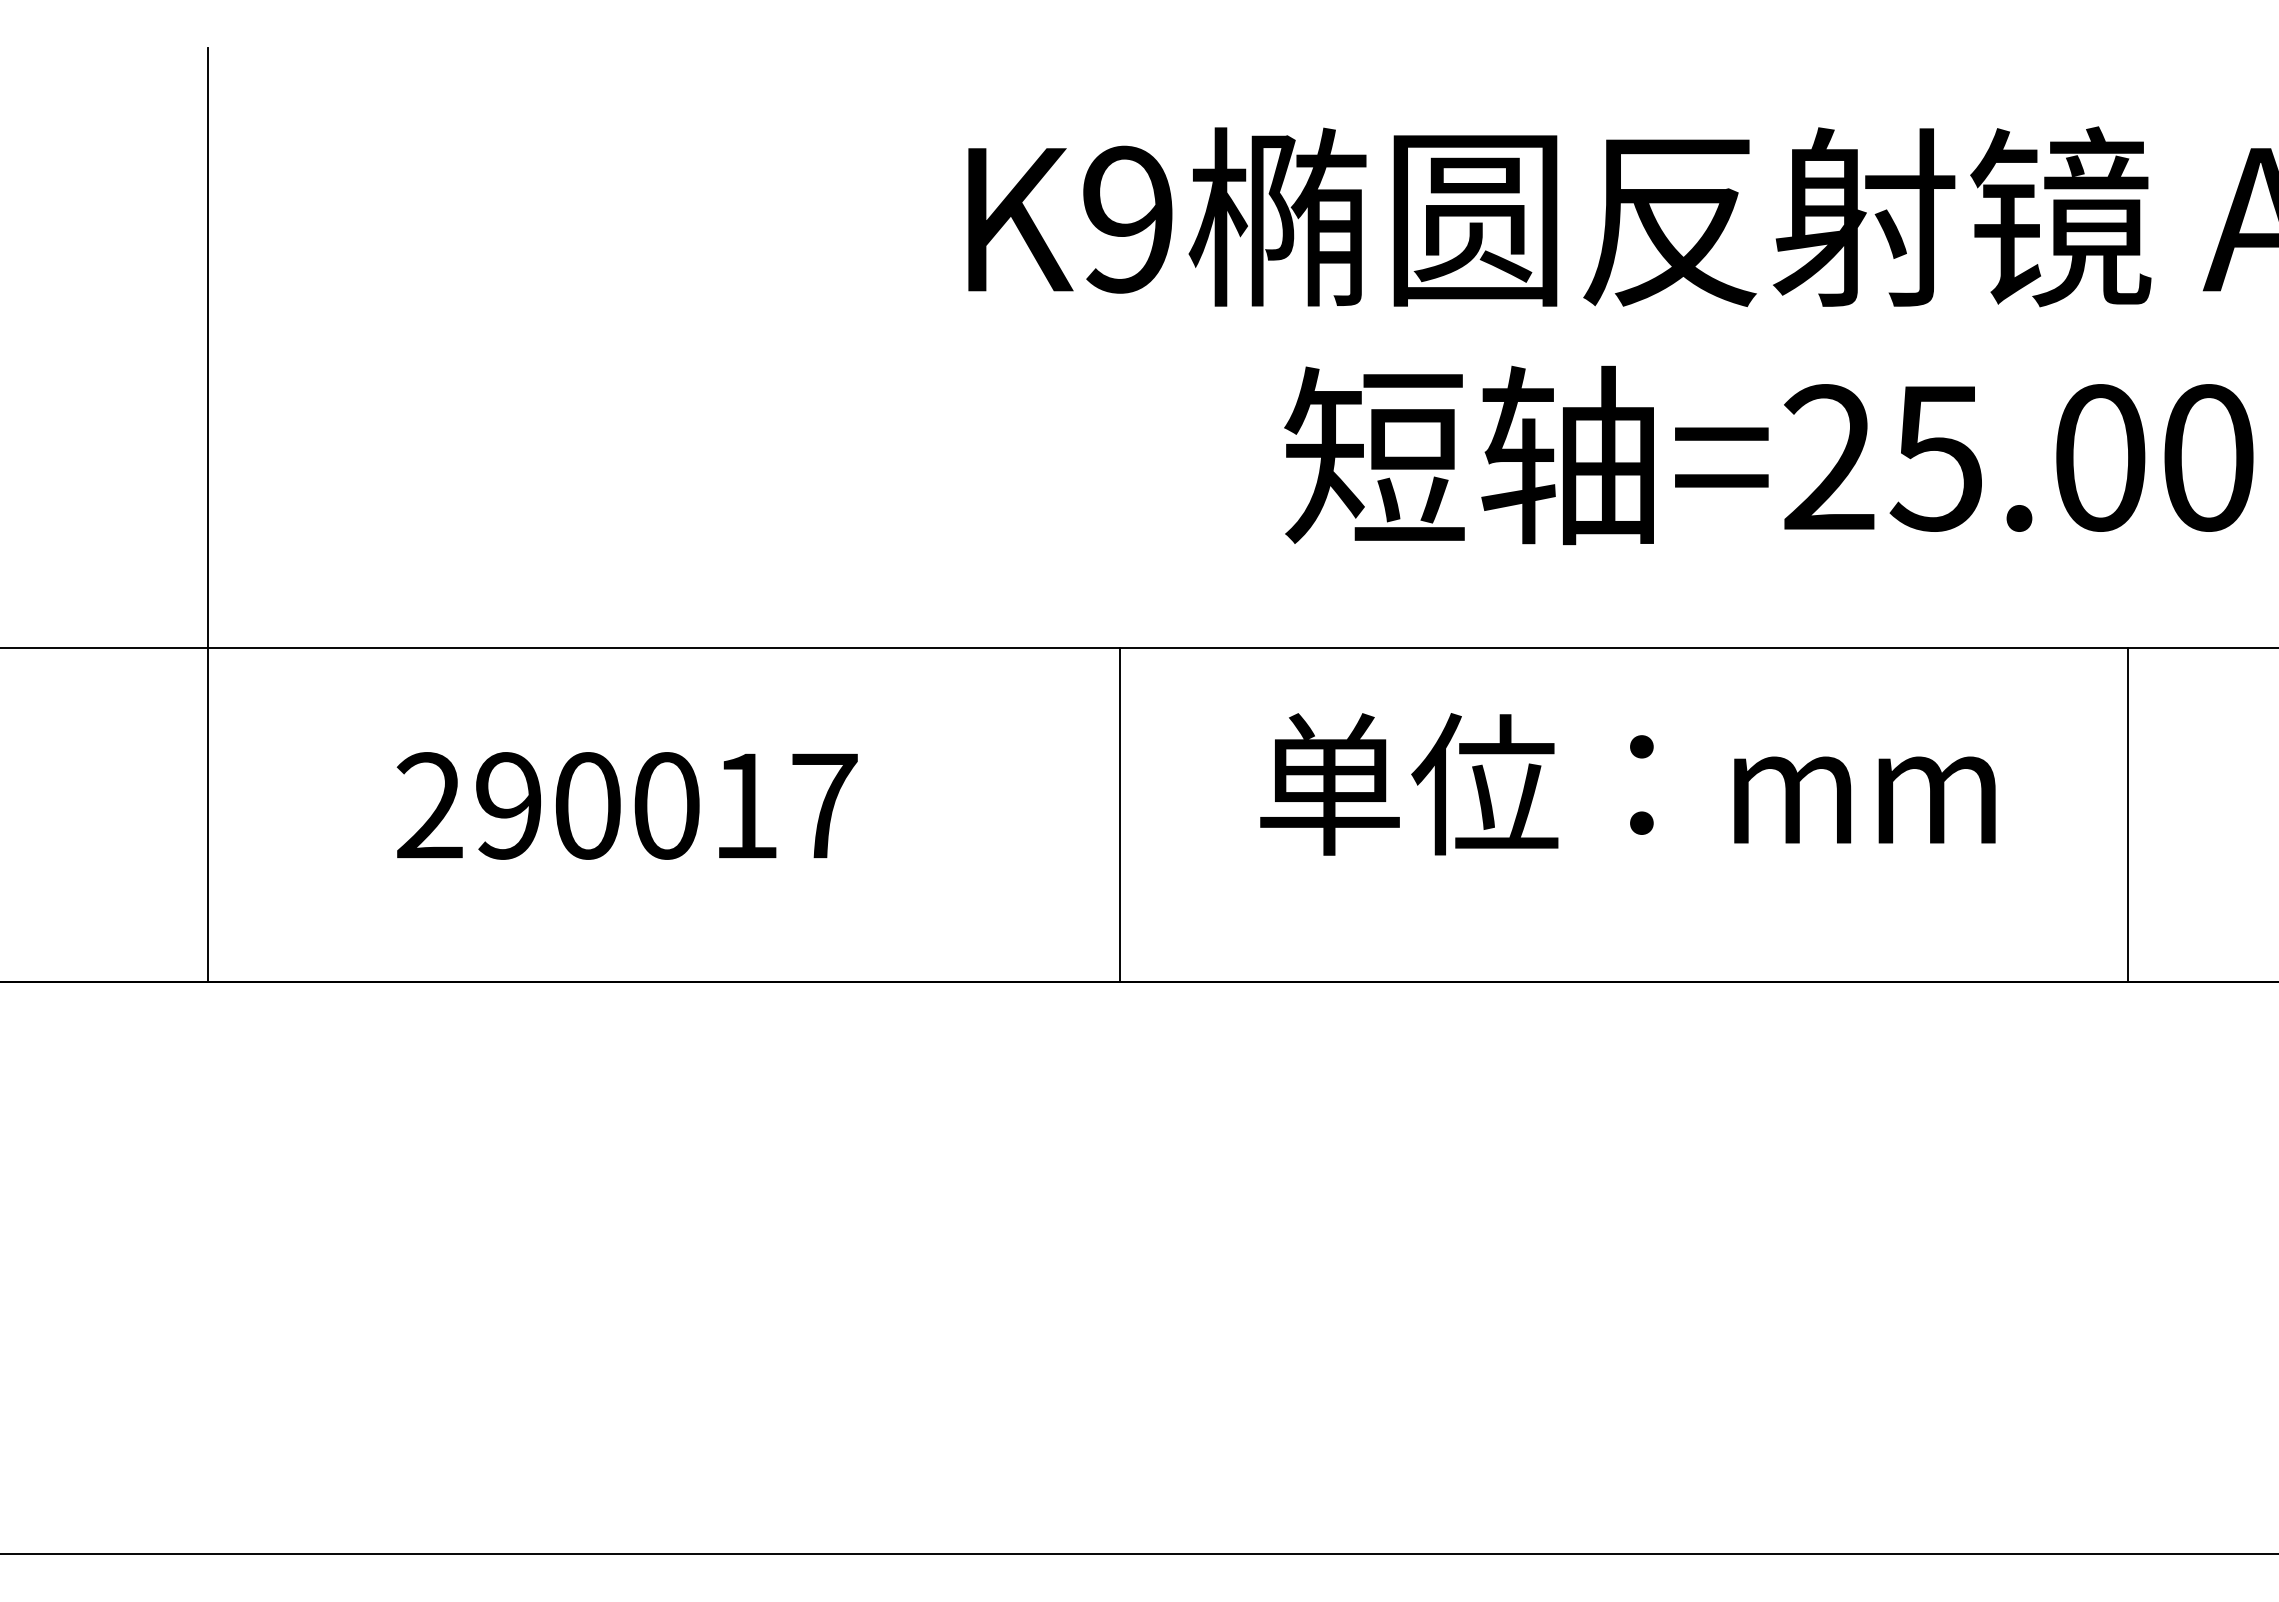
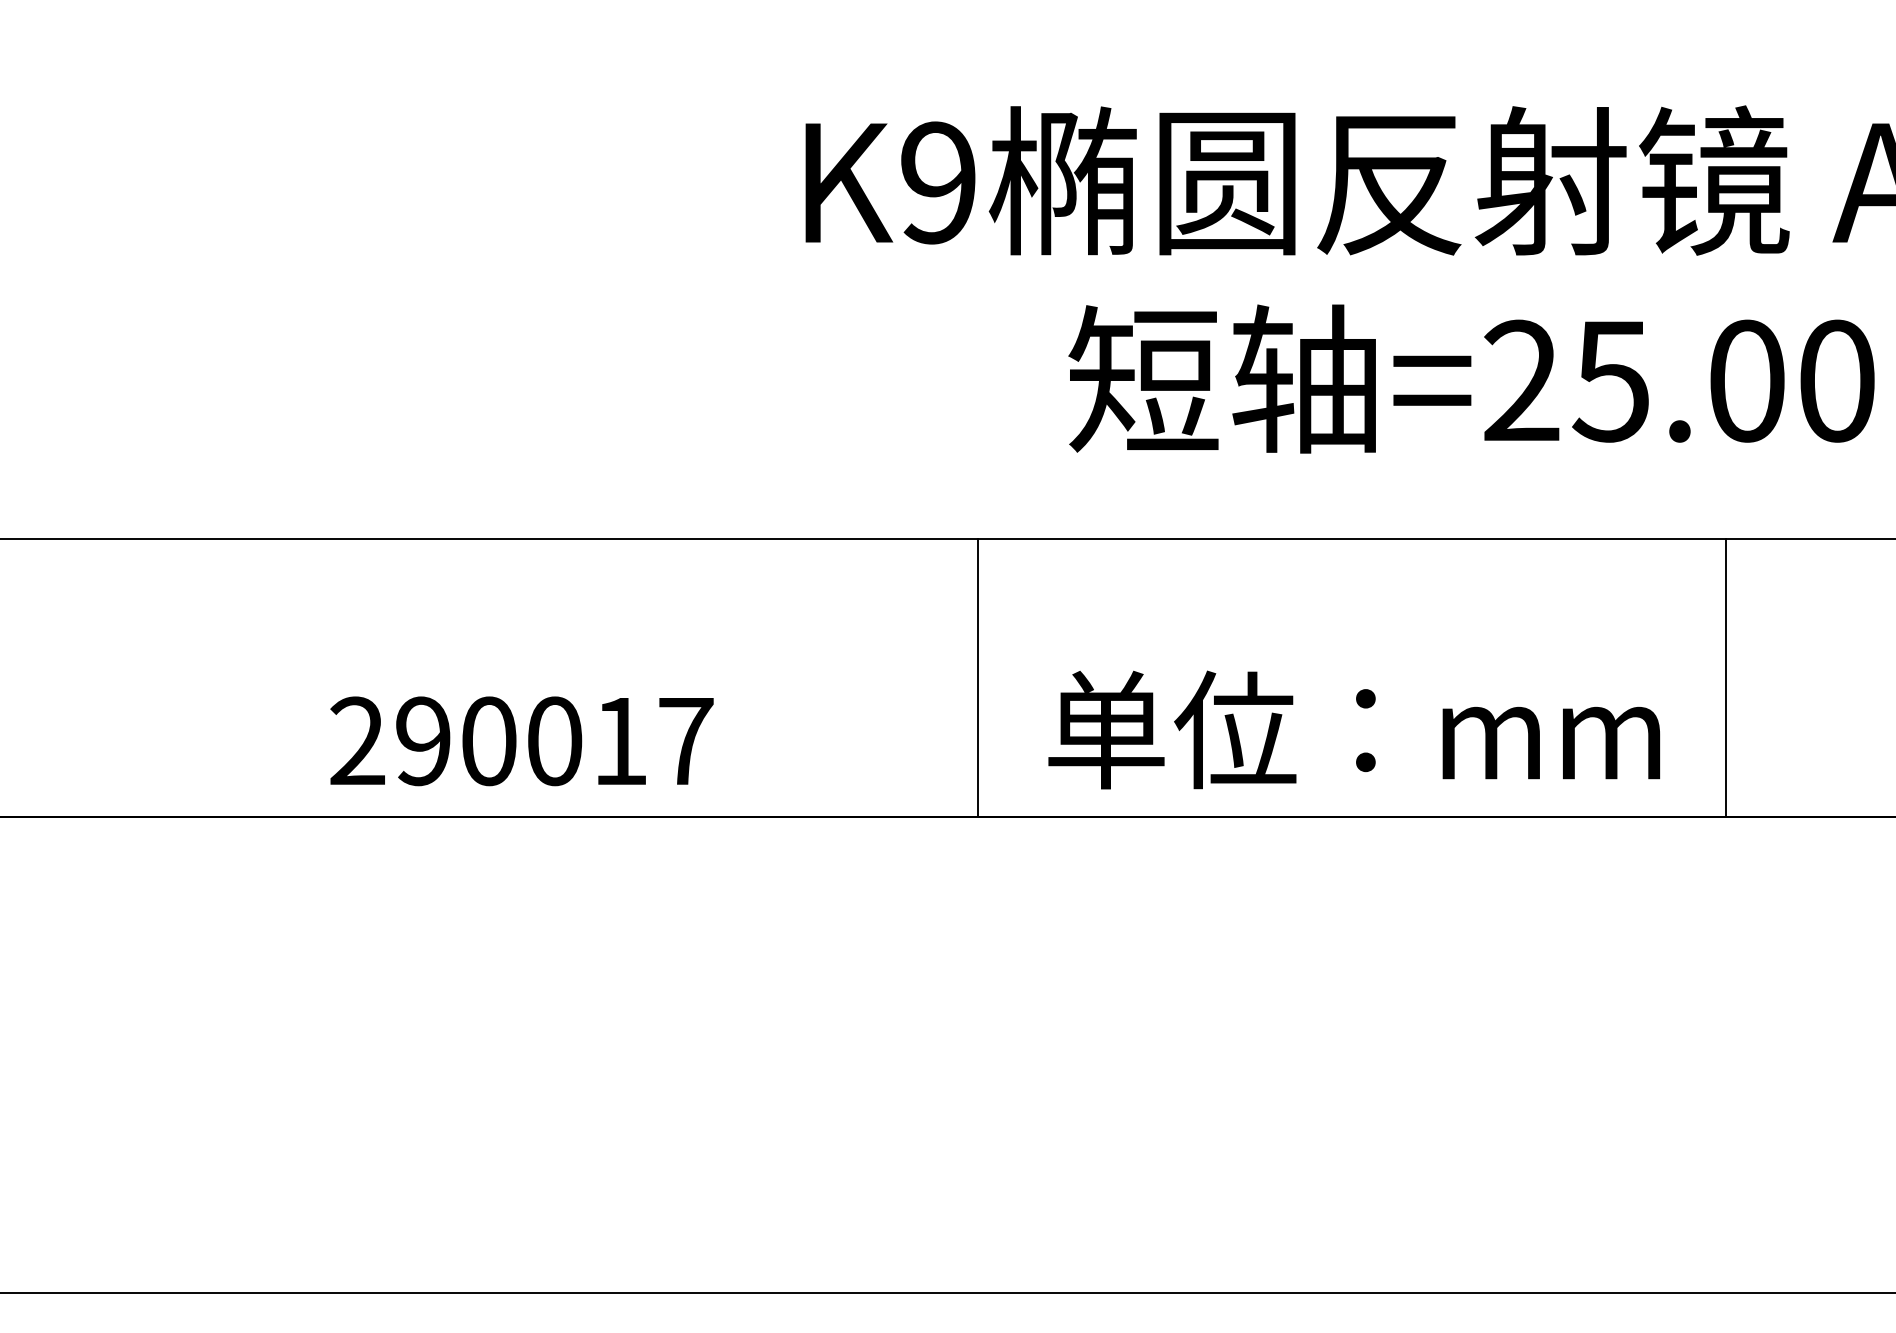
line: (208, 515) -> (173, 429), removed
text: (1627, 784) -> (1353, 730), moved
text: (626, 805) -> (521, 740), moved
line: (1120, 815) -> (977, 678), moved
line: (2128, 815) -> (1725, 678), moved

